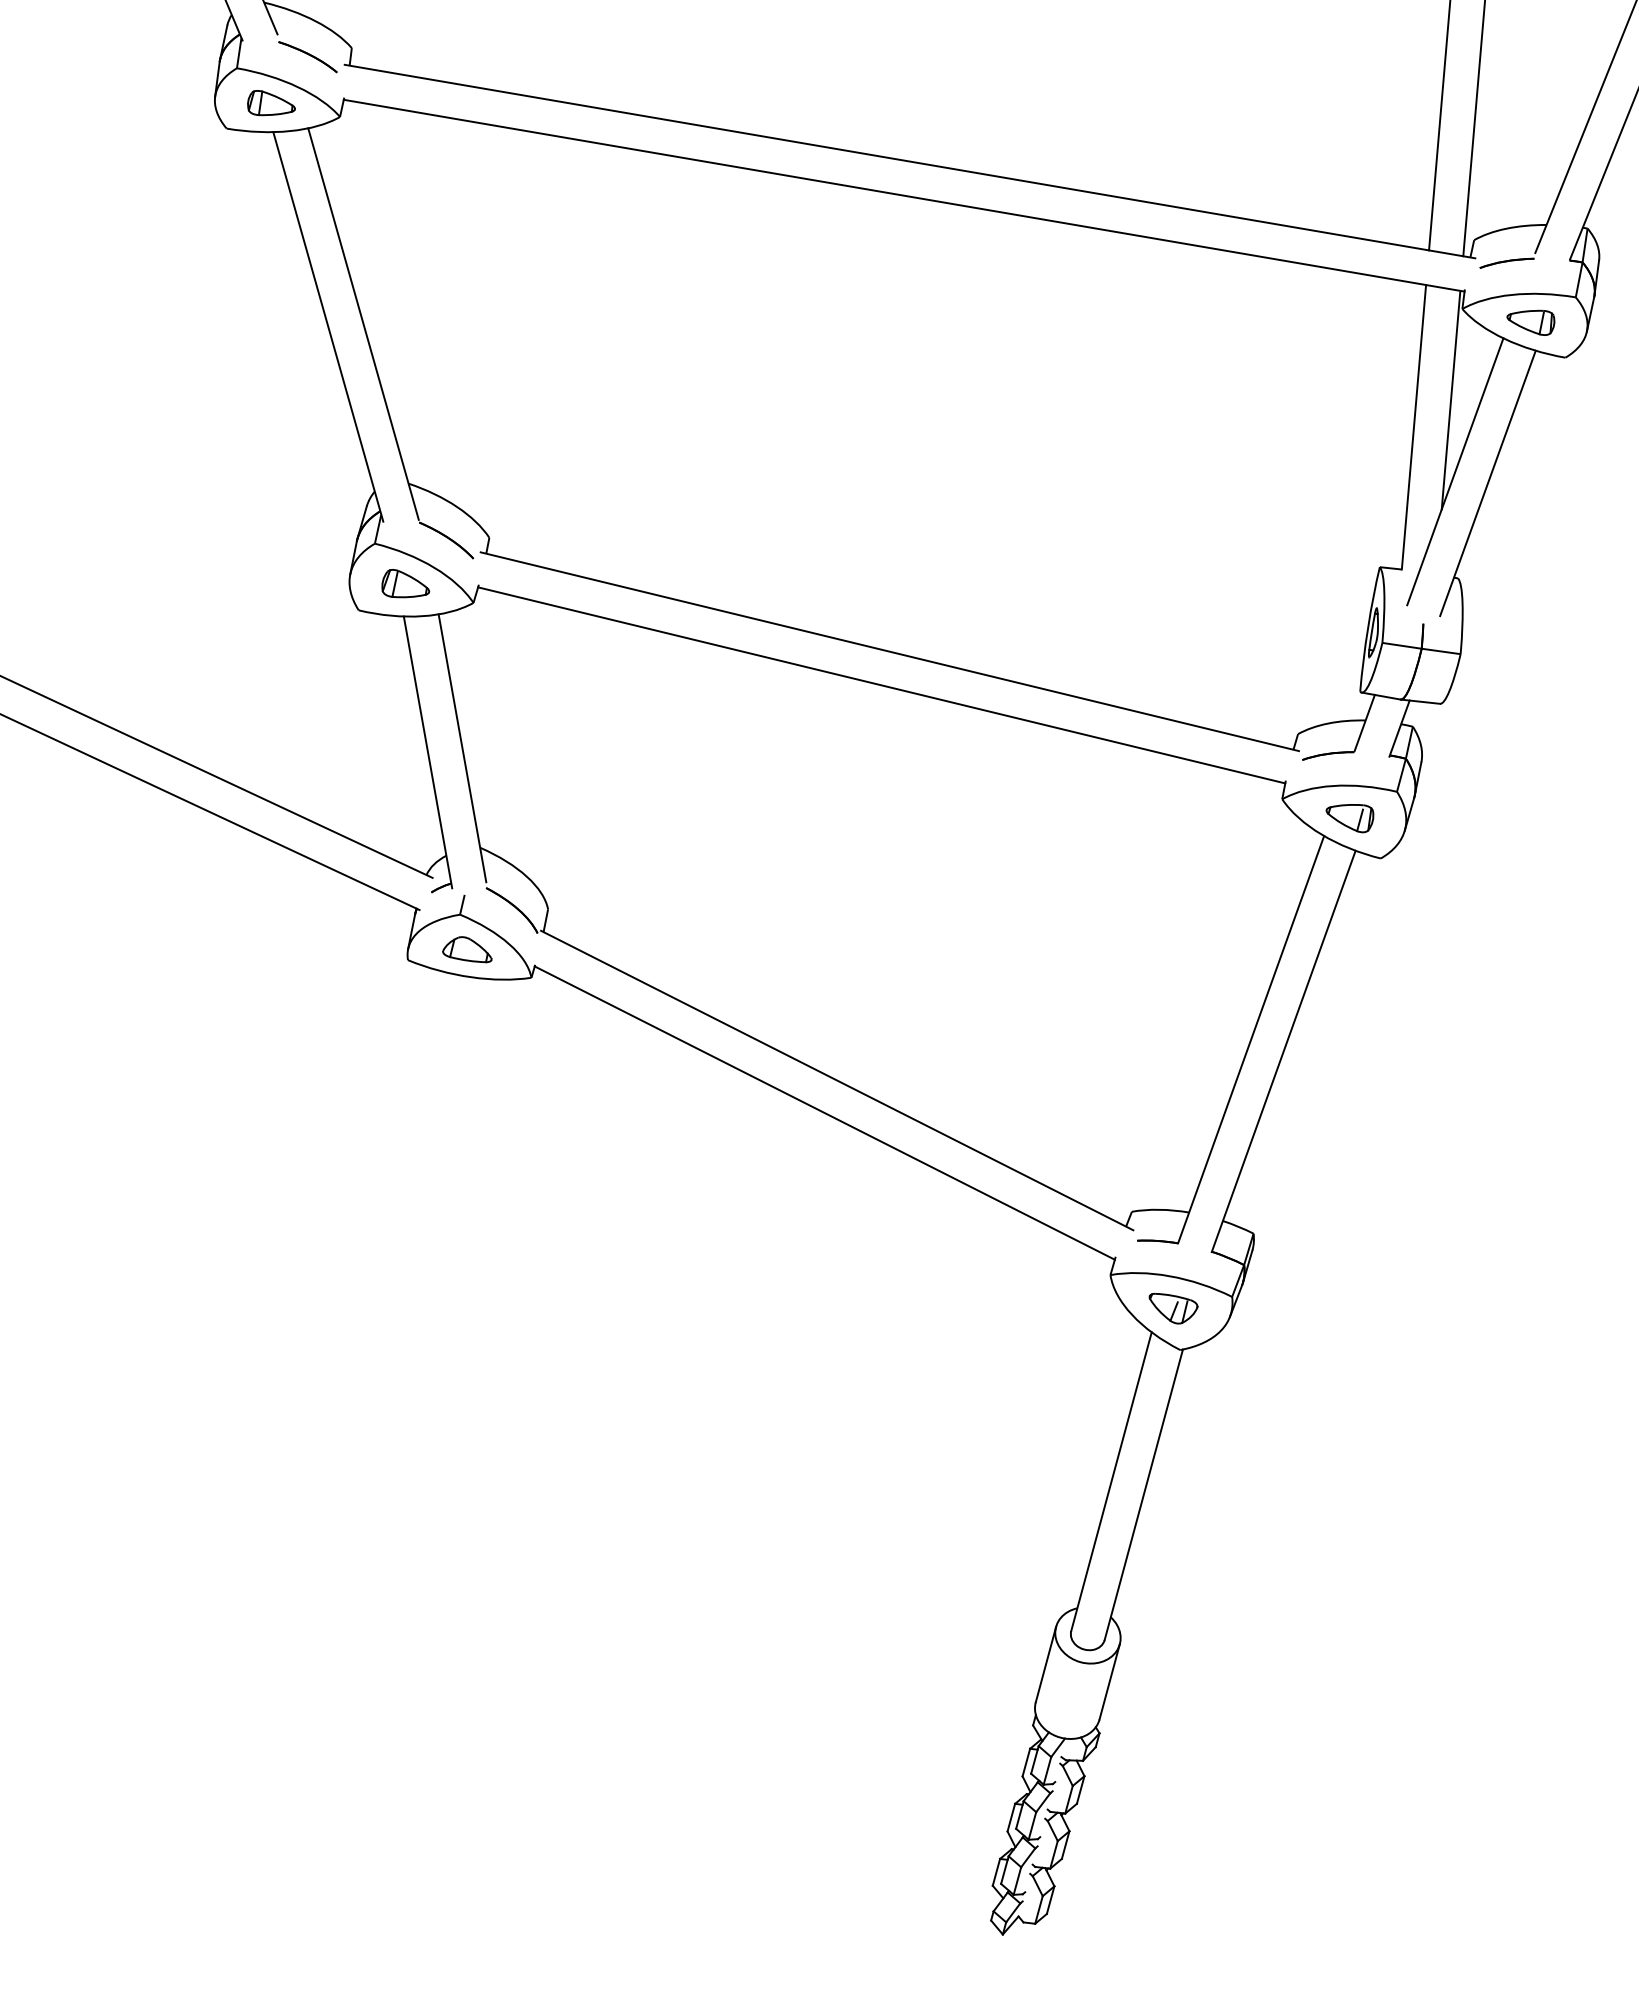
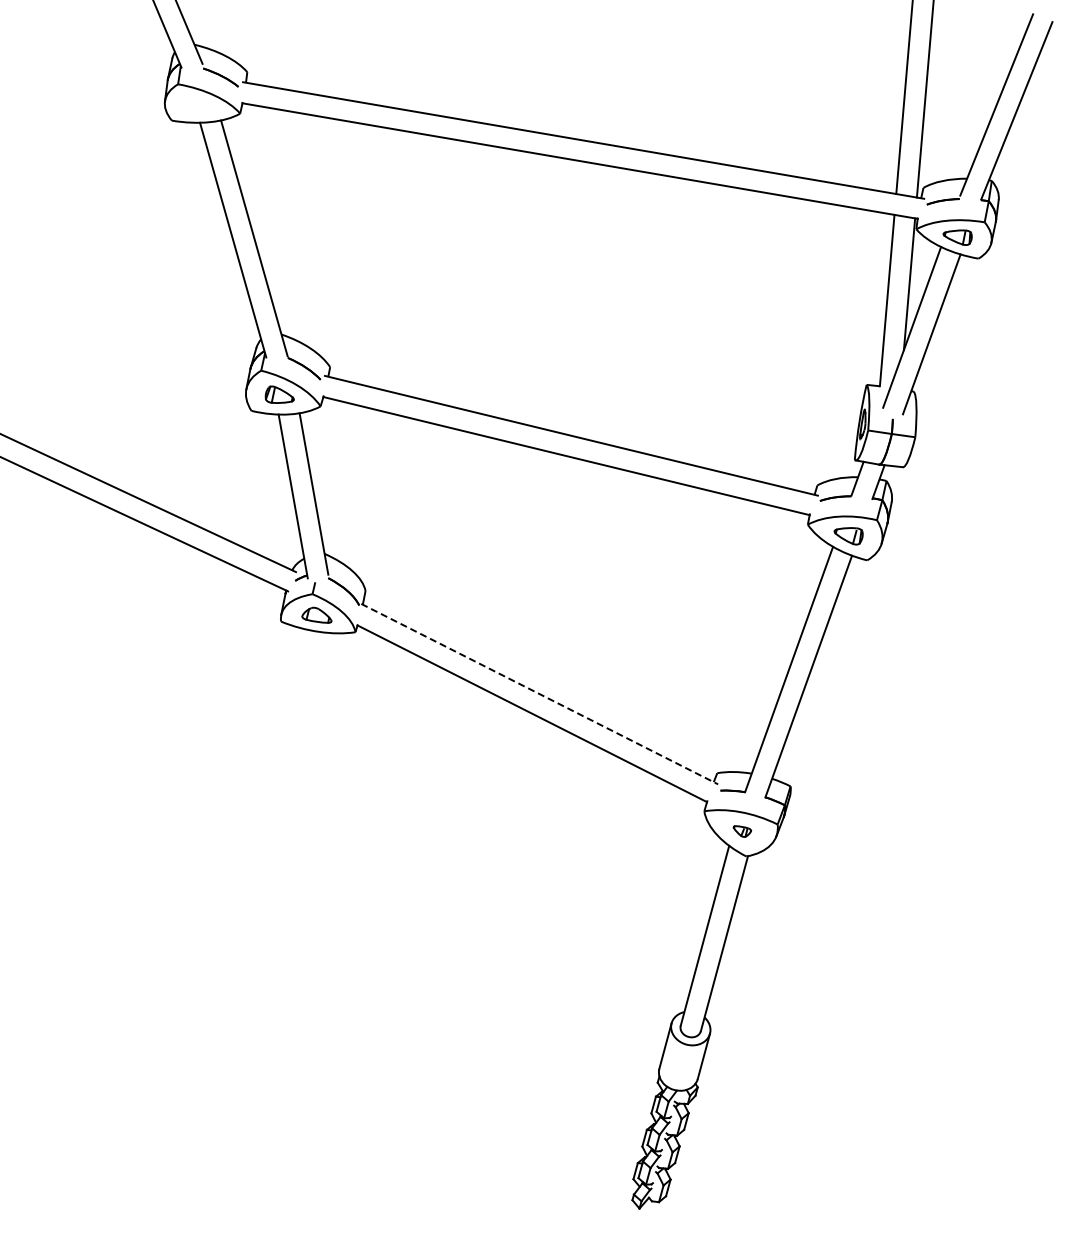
part: (270, 103) -> (198, 105), removed
line: (836, 1081) -> (539, 694), solid -> dashed
part: (1173, 1308) -> (742, 831), size x0.6

